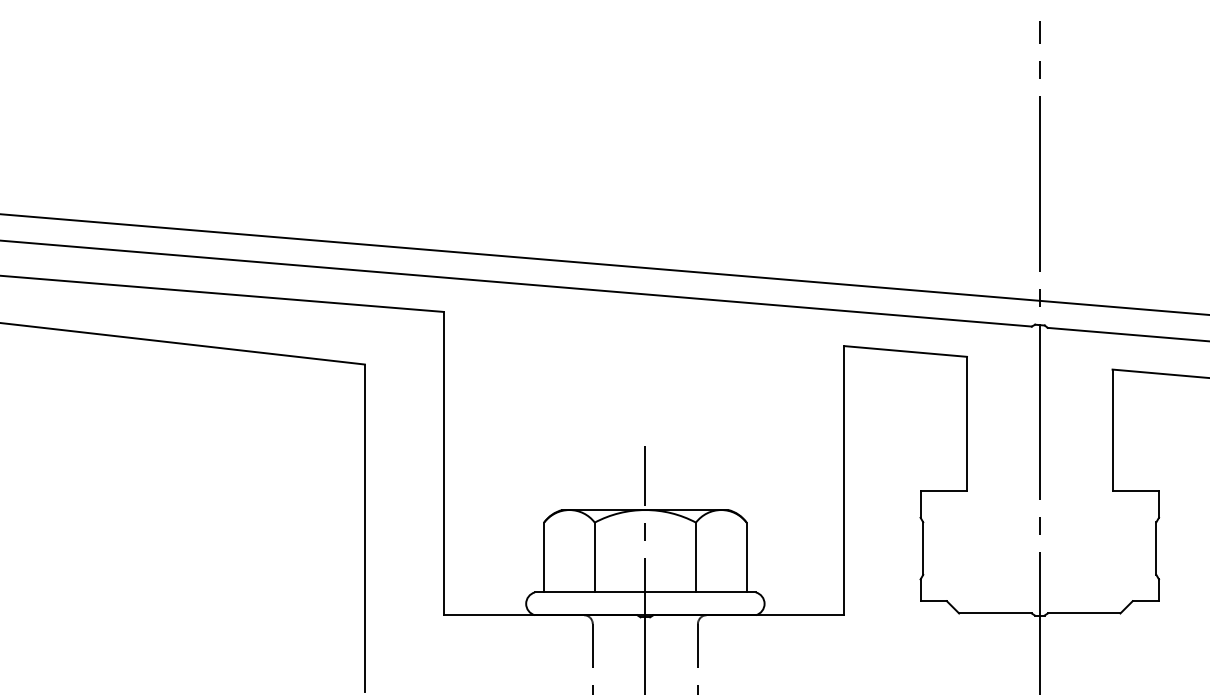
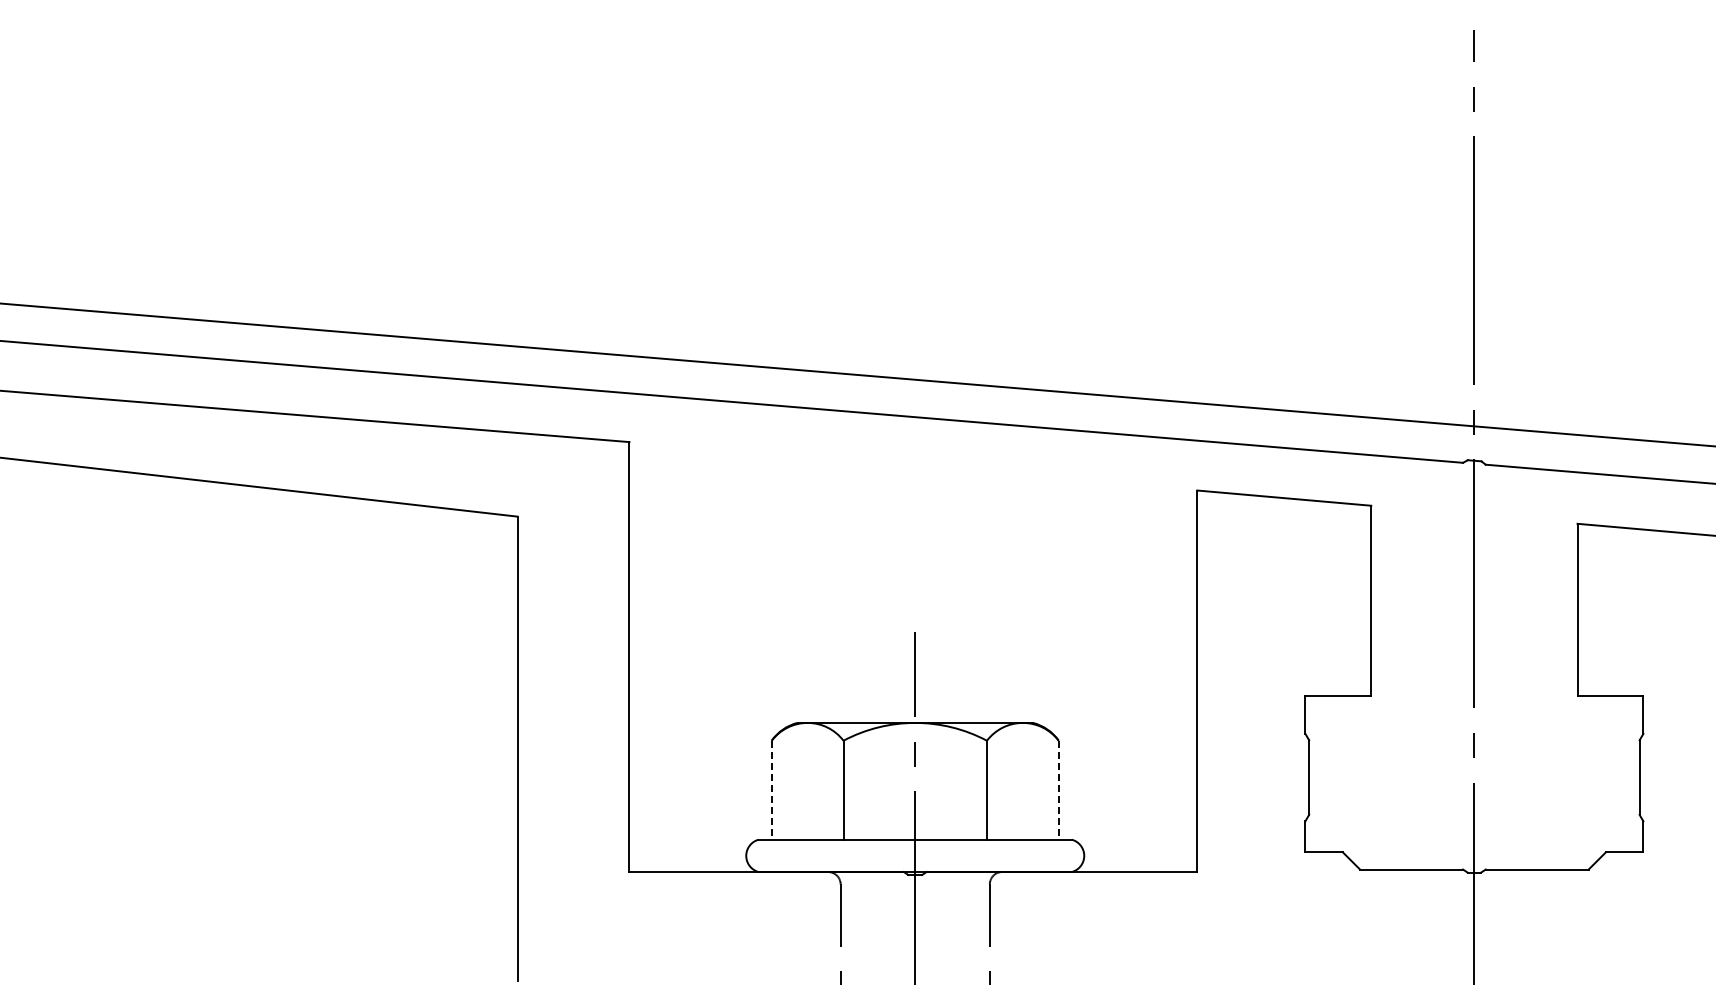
line: (543, 557) -> (771, 790), solid -> dashed
line: (746, 557) -> (1058, 790), solid -> dashed

